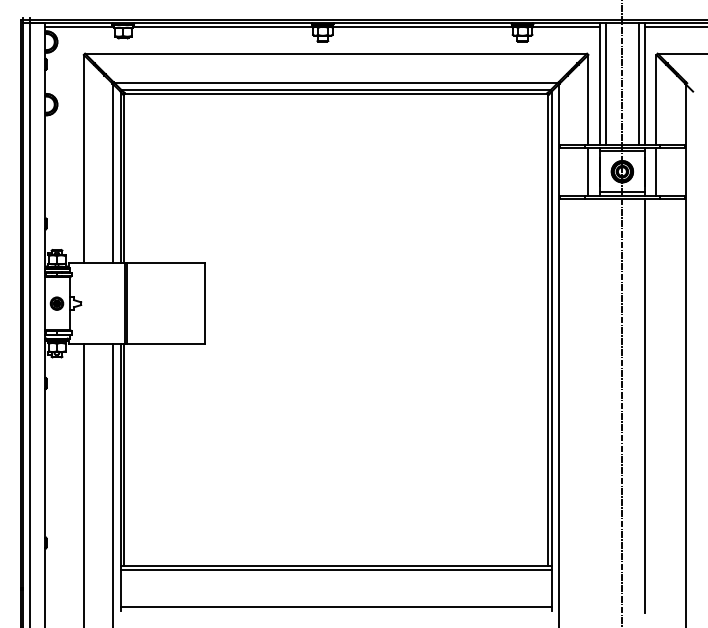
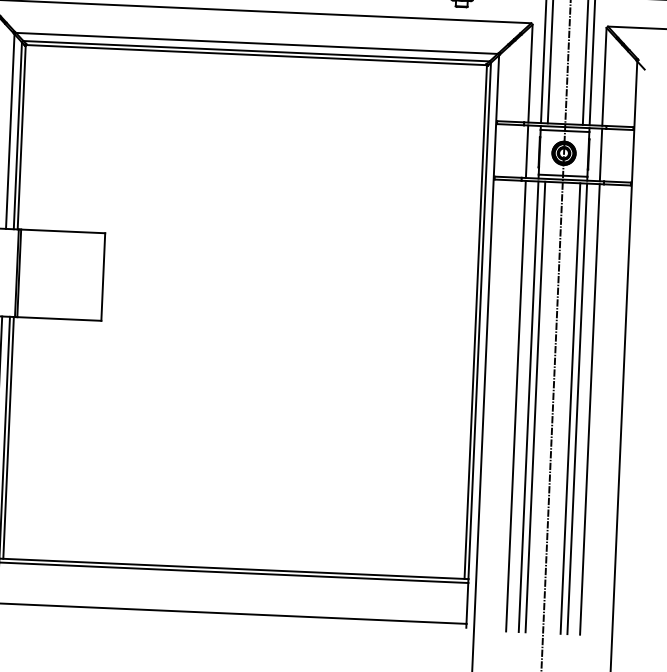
line: (588, 405) -> (516, 405), added
line: (600, 405) -> (529, 406), added
line: (606, 405) -> (535, 406), added
line: (638, 405) -> (570, 408), added
line: (656, 405) -> (590, 409), added

